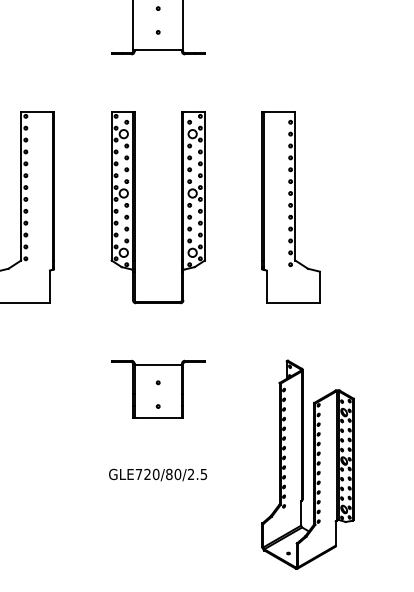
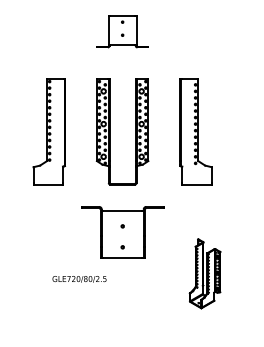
part: (157, 388) -> (122, 231), size x1.6
part: (306, 464) -> (204, 273), size x0.6
text: (157, 475) -> (79, 279), moved

